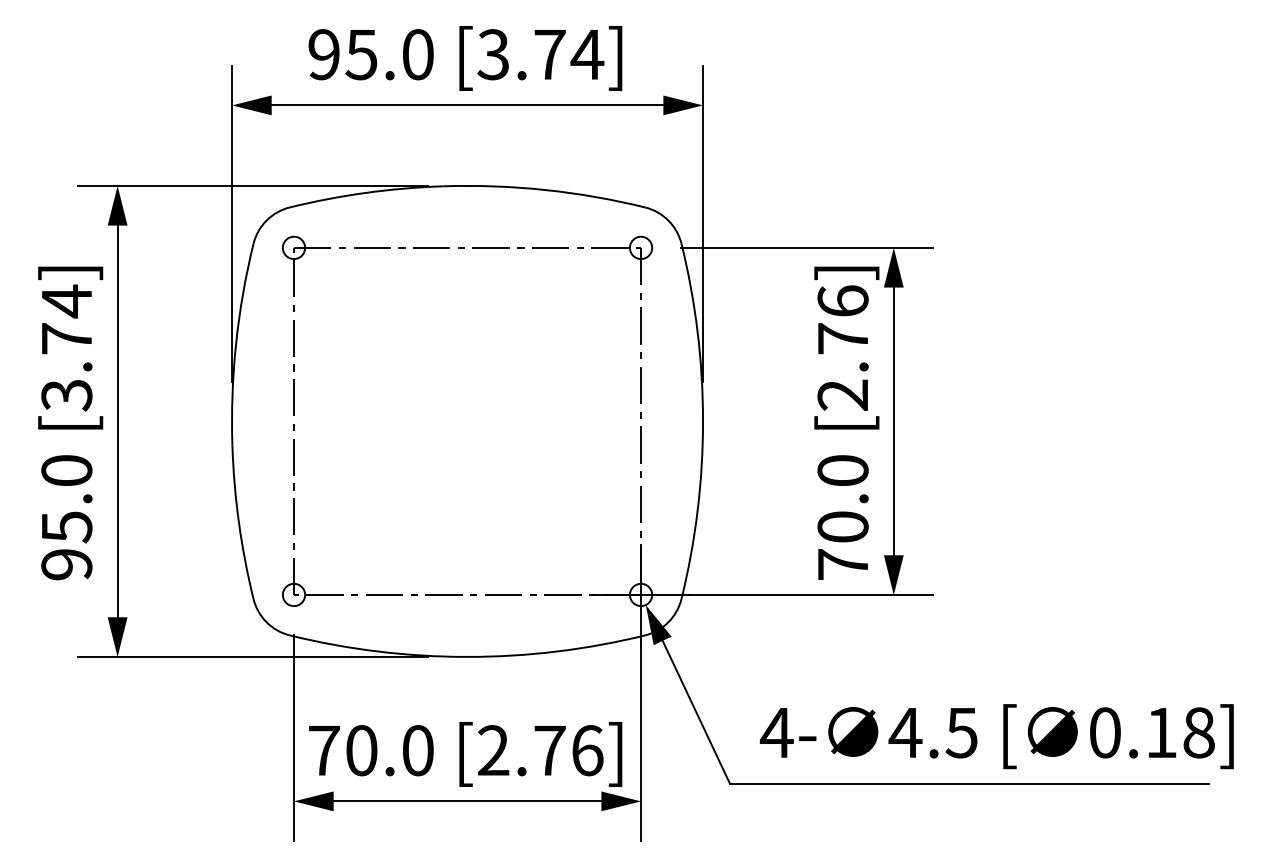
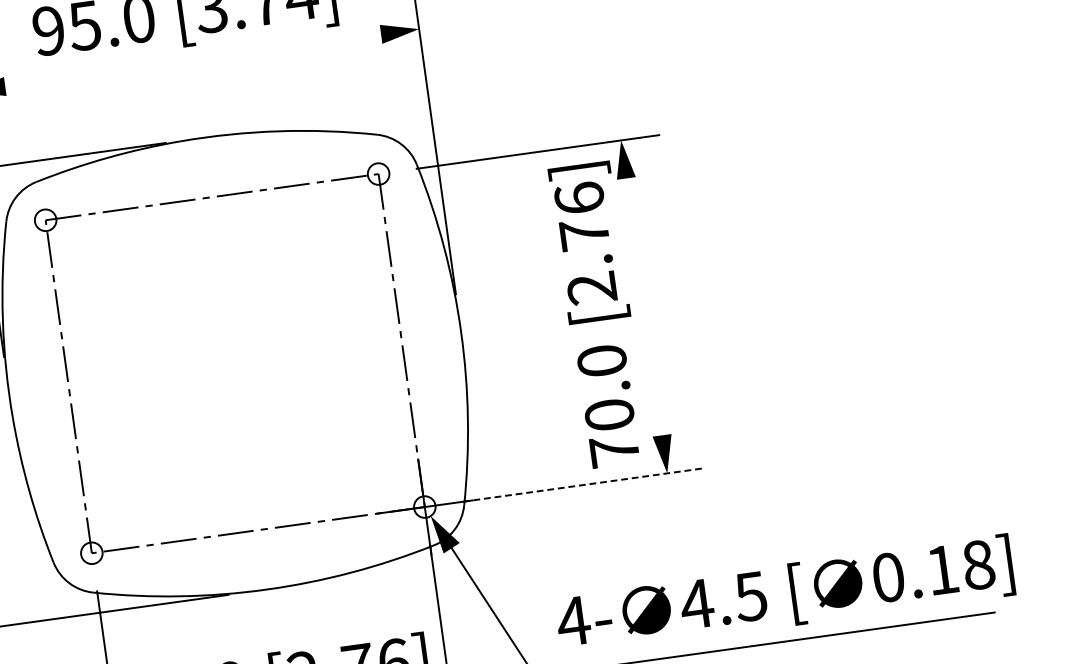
line: (467, 105) -> (193, 60), removed
line: (893, 421) -> (643, 307), removed
line: (807, 594) -> (584, 484), solid -> dashed

